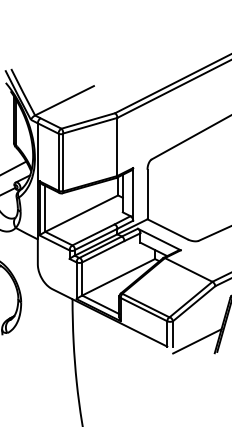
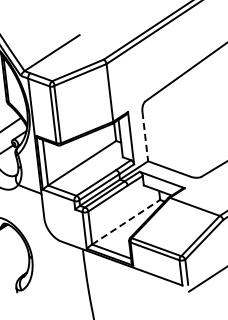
line: (147, 194) -> (145, 136), solid -> dashed
line: (118, 277) -> (126, 222), solid -> dashed

